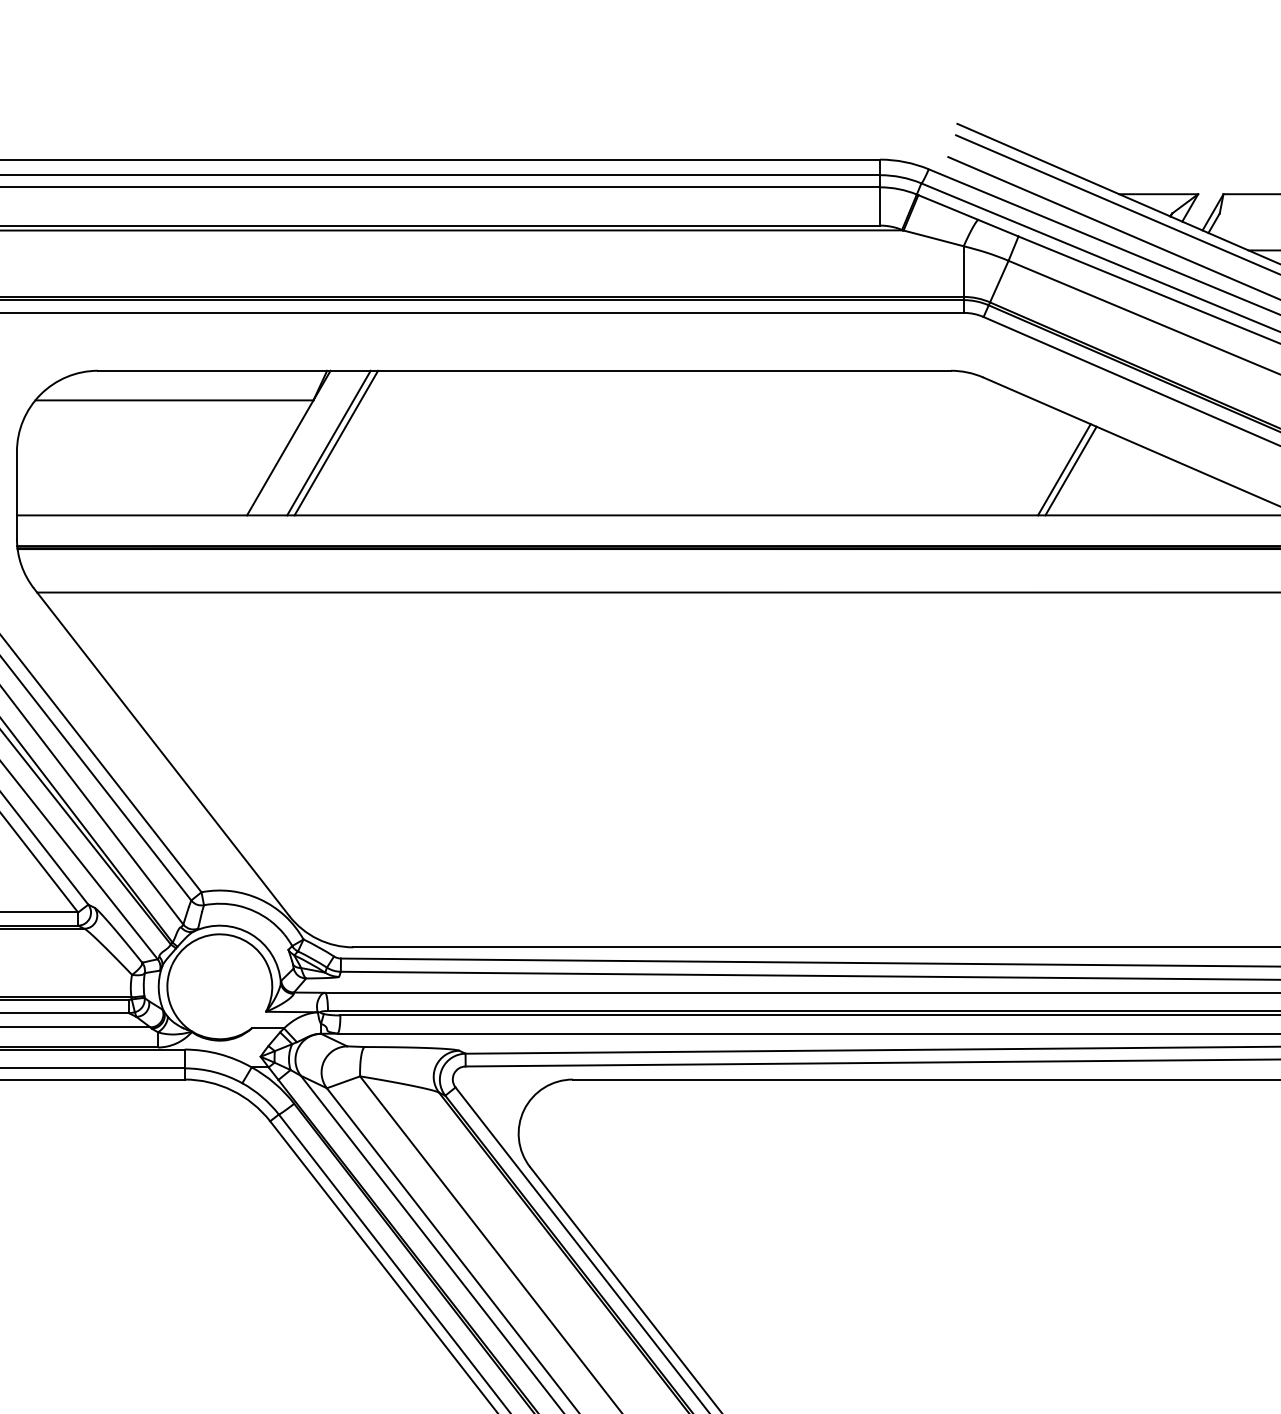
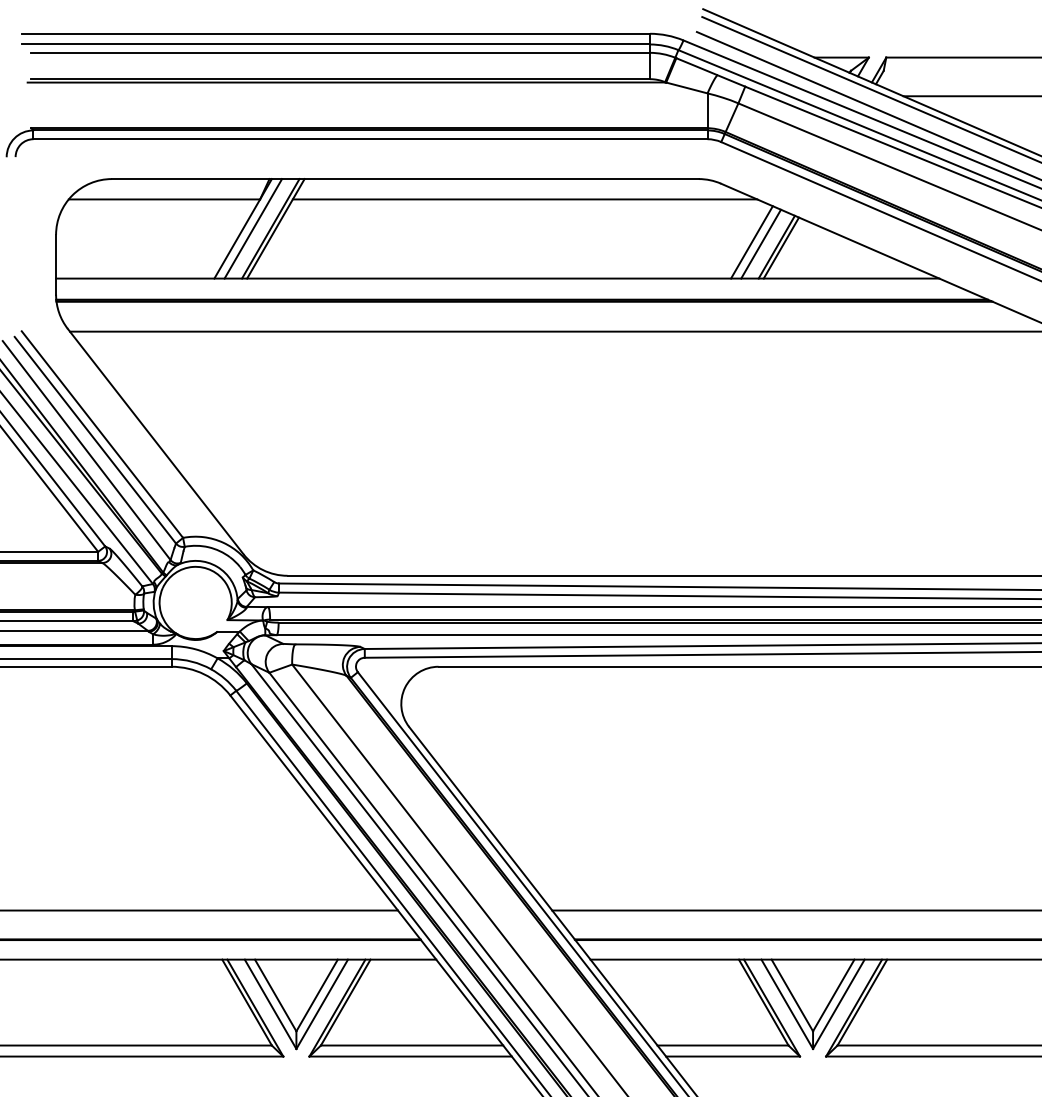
line: (697, 400) -> (524, 199), added
line: (303, 442) -> (253, 228), added
line: (1027, 462) -> (751, 242), added
line: (1040, 464) -> (760, 243), added

